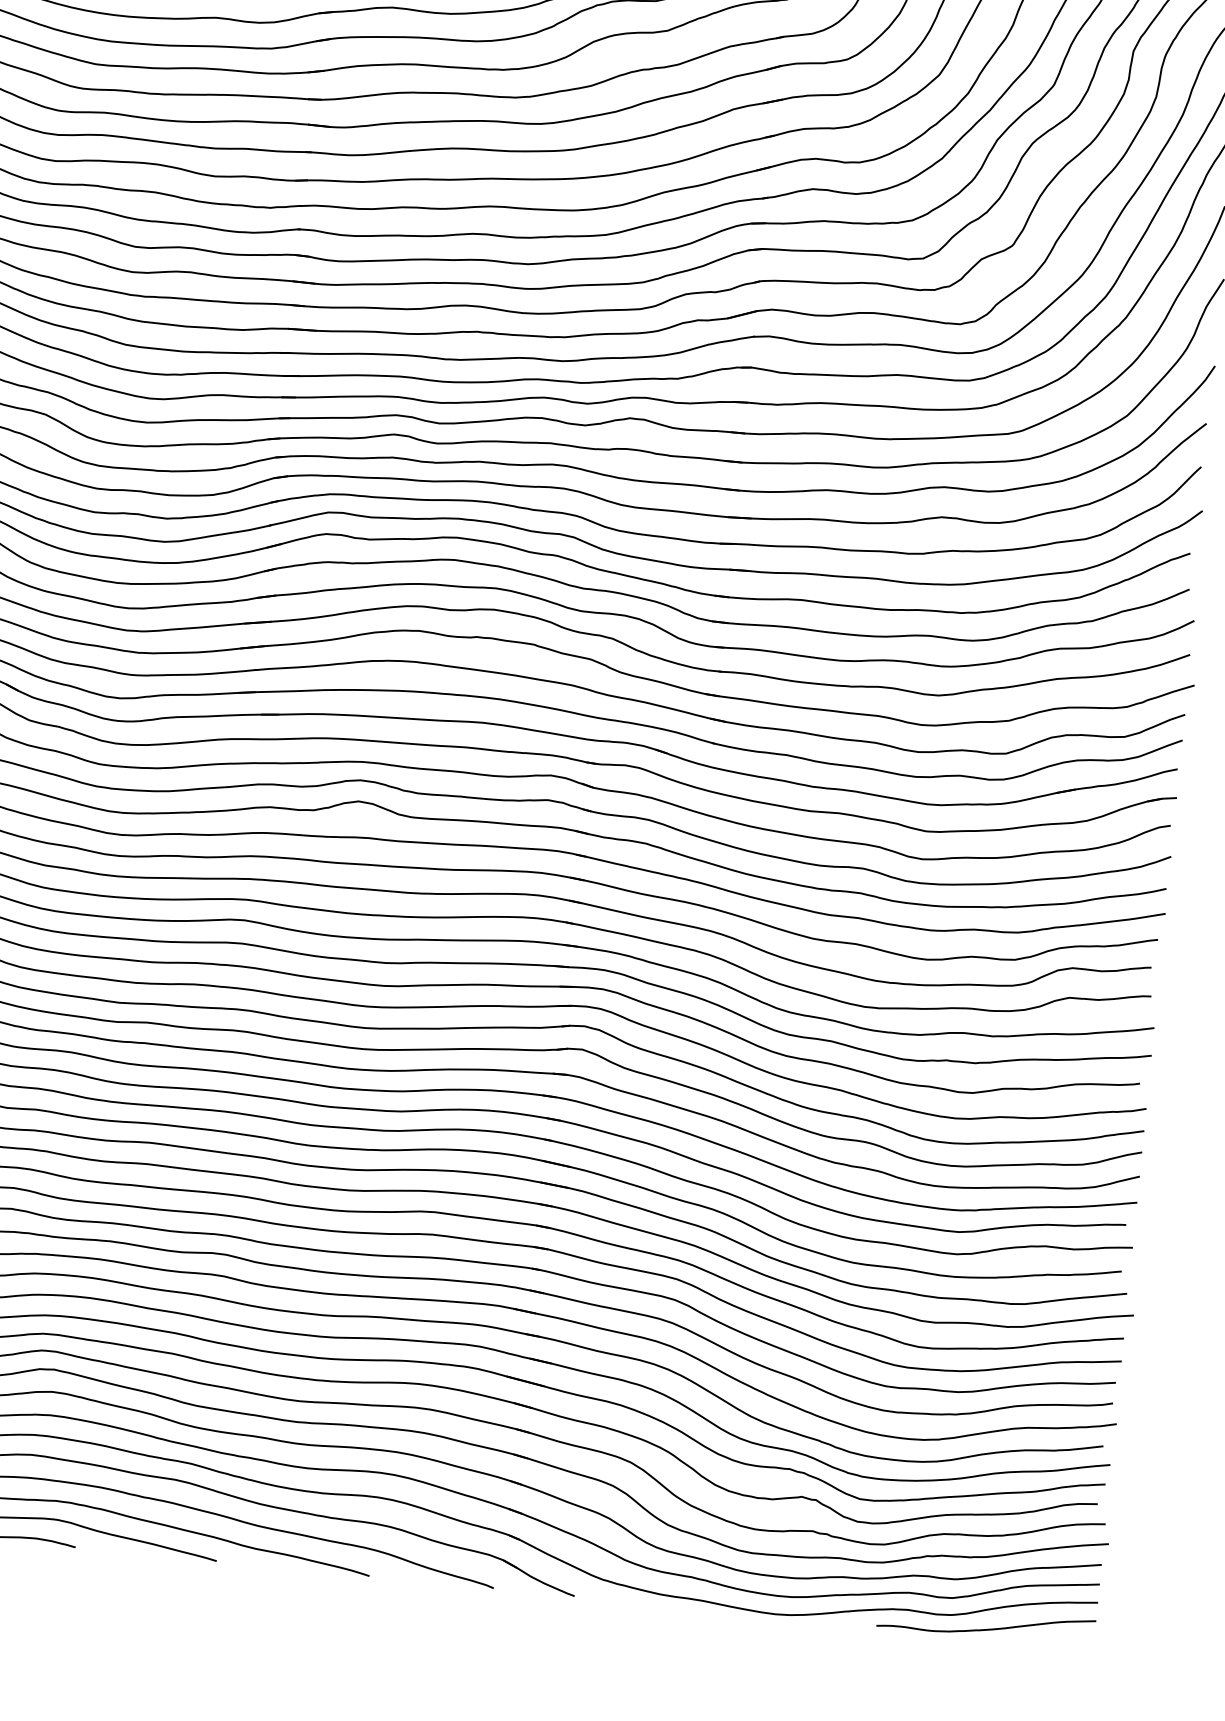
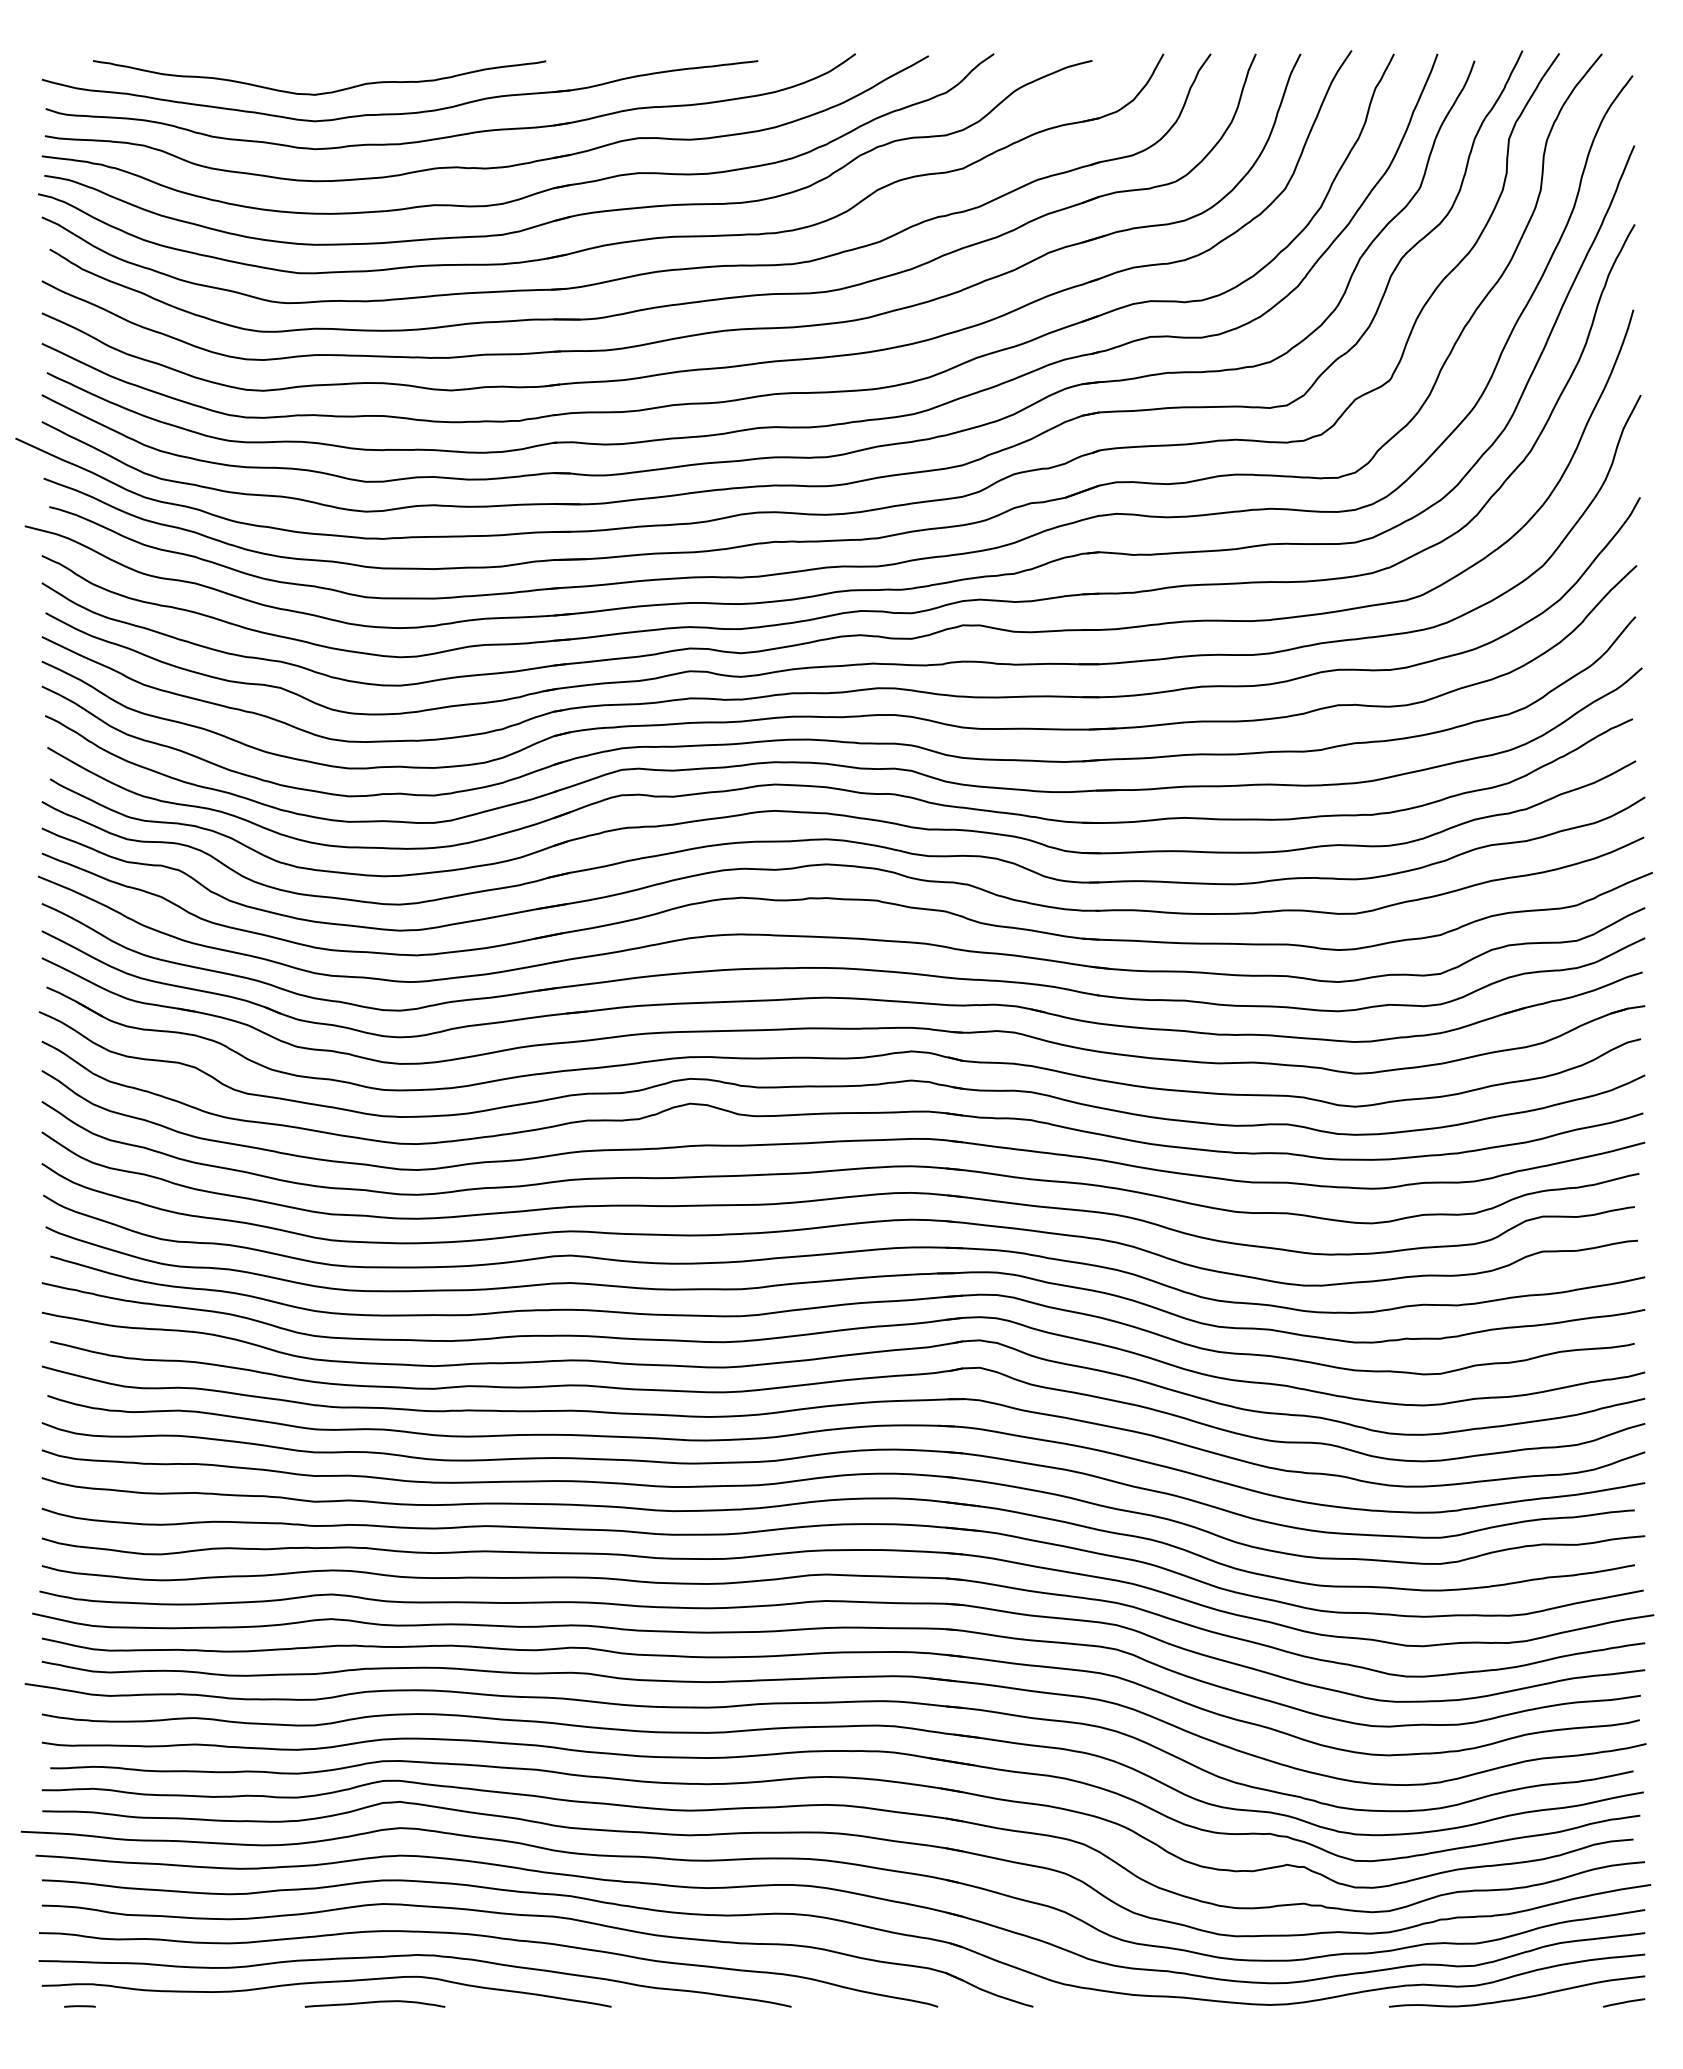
line: (1076, 1641) -> (1624, 2002), added

